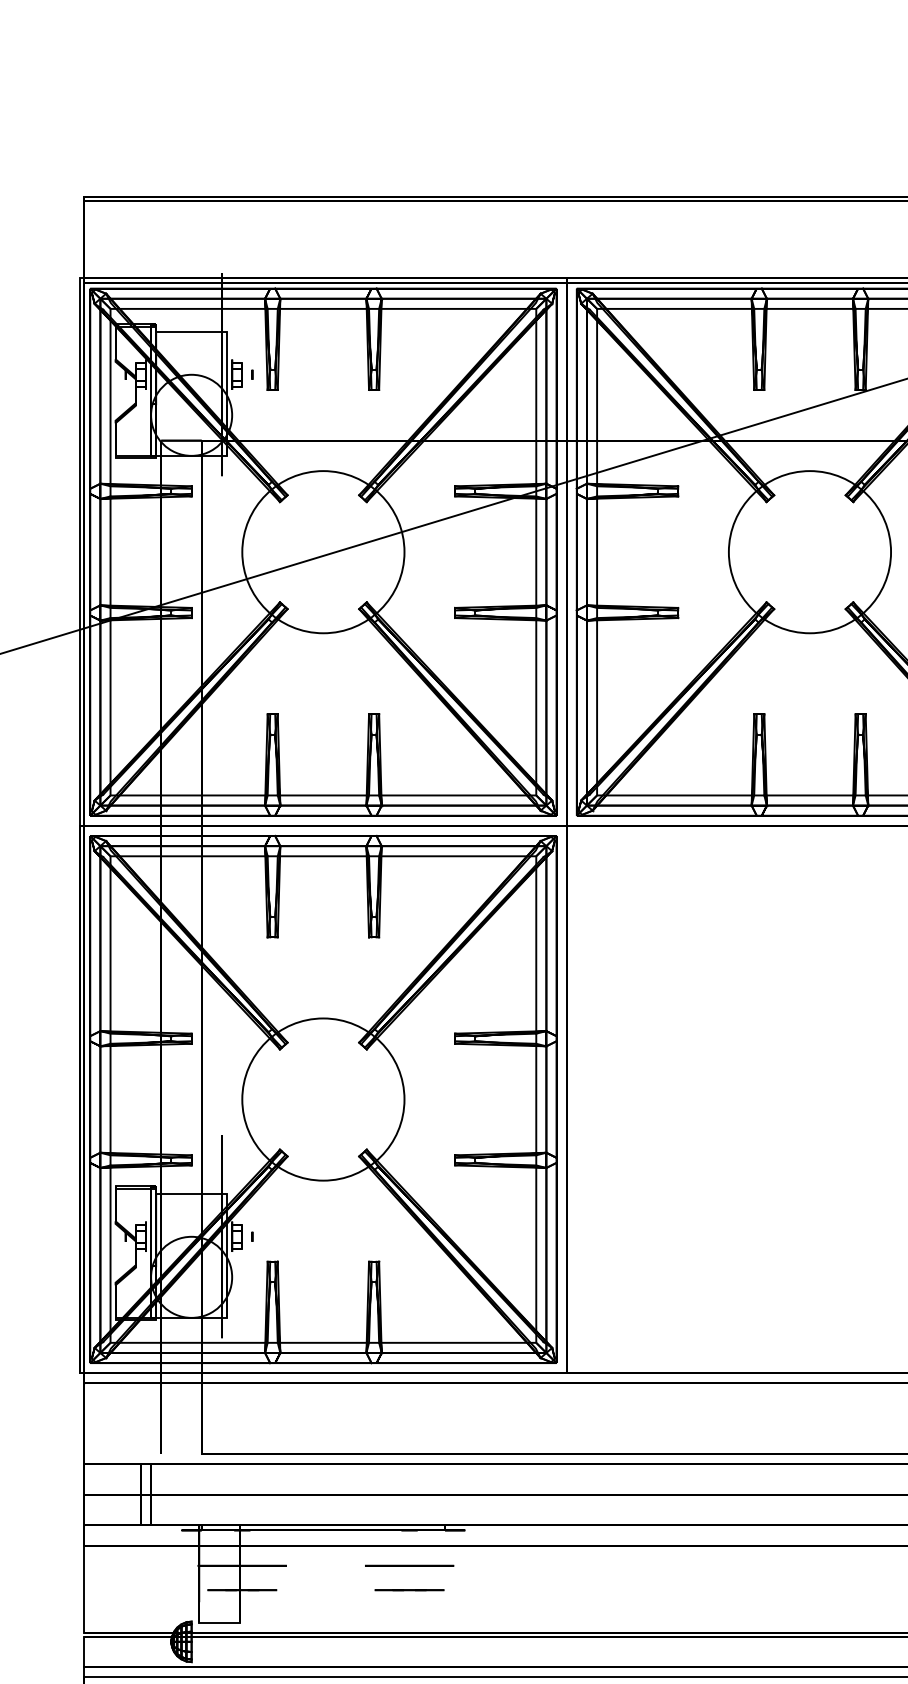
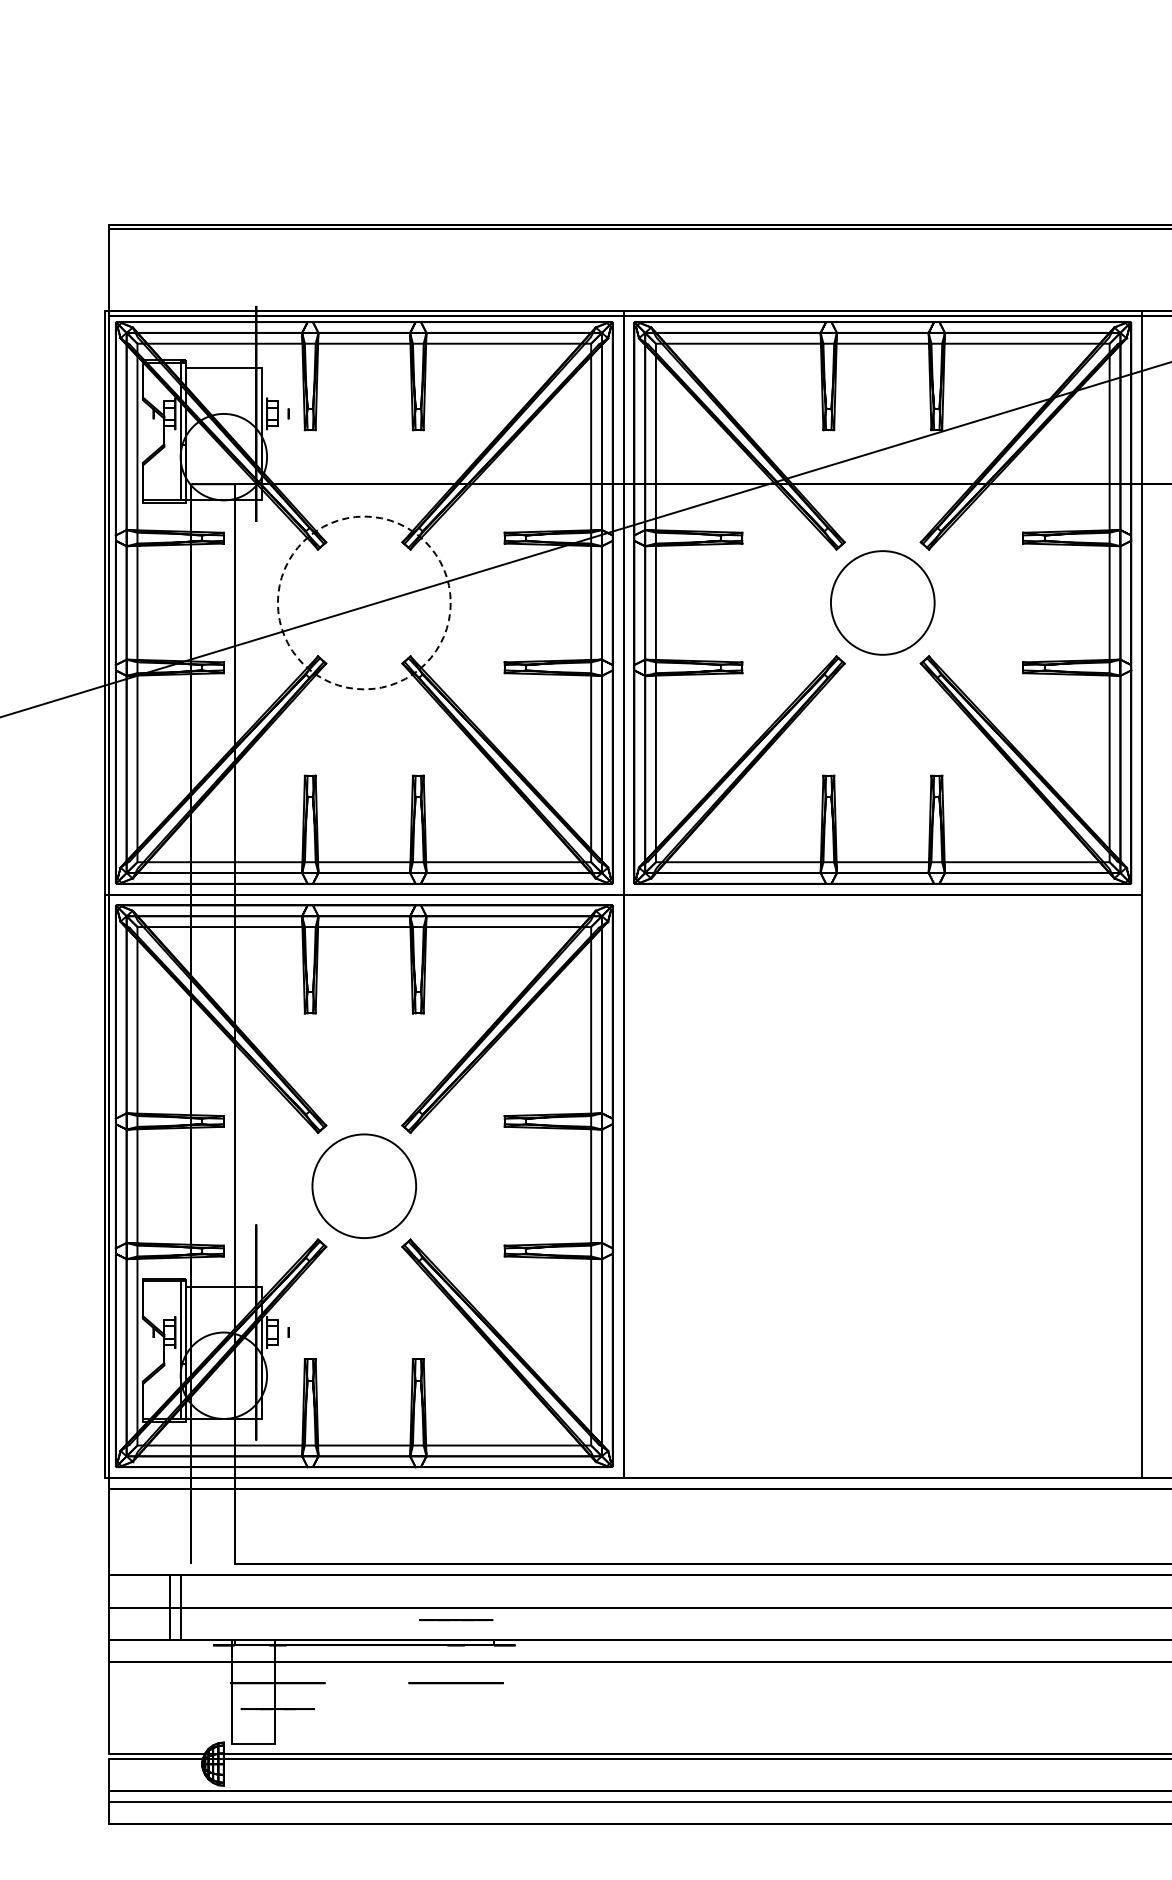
circle: (322, 551) -> (363, 602), solid -> dashed
circle: (809, 551) -> (882, 602), size x0.6
circle: (322, 1098) -> (363, 1185), size x0.6
line: (409, 1590) -> (456, 1620), moved

